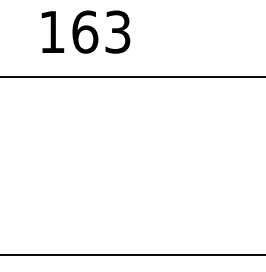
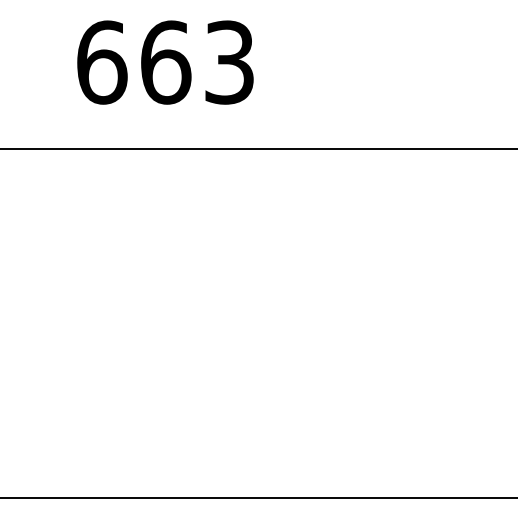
text: (52, 31) -> (102, 61), 163 -> 663

